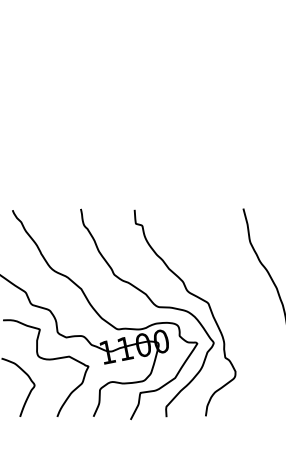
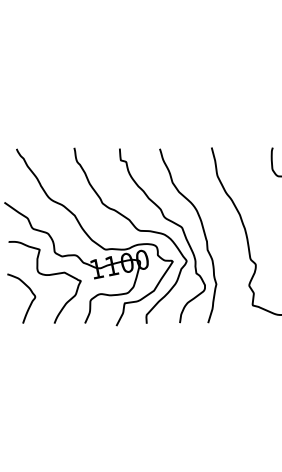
curve: (232, 306) -> (202, 230), added

